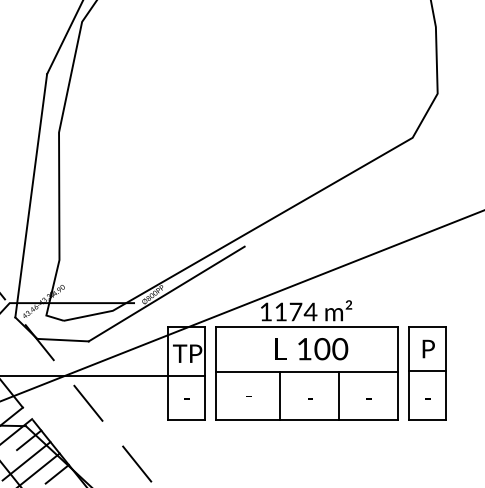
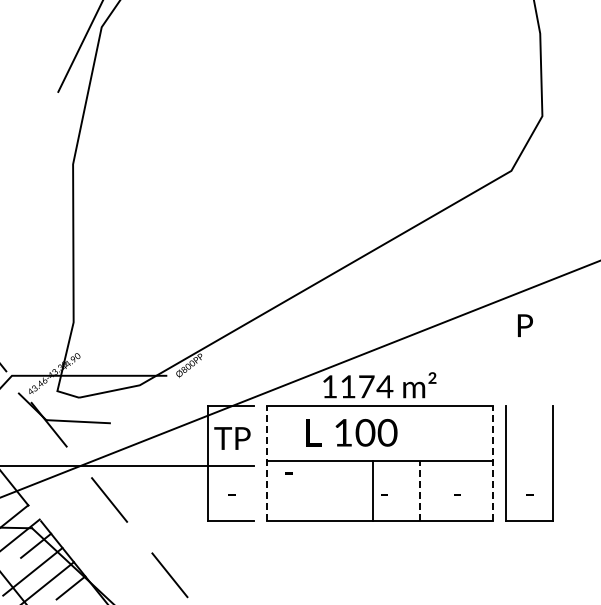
line: (31, 195) -> (38, 242), removed
line: (166, 294) -> (206, 364), removed
line: (427, 327) -> (529, 405), removed
text: (311, 348) -> (351, 432), moved
text: (428, 348) -> (525, 325), moved
line: (427, 371) -> (529, 460), removed
line: (204, 373) -> (253, 462), removed
line: (215, 373) -> (267, 462), solid -> dashed
line: (398, 373) -> (493, 462), solid -> dashed
line: (280, 395) -> (373, 490), moved
line: (339, 395) -> (420, 490), solid -> dashed
text: (248, 396) -> (288, 473), moved

